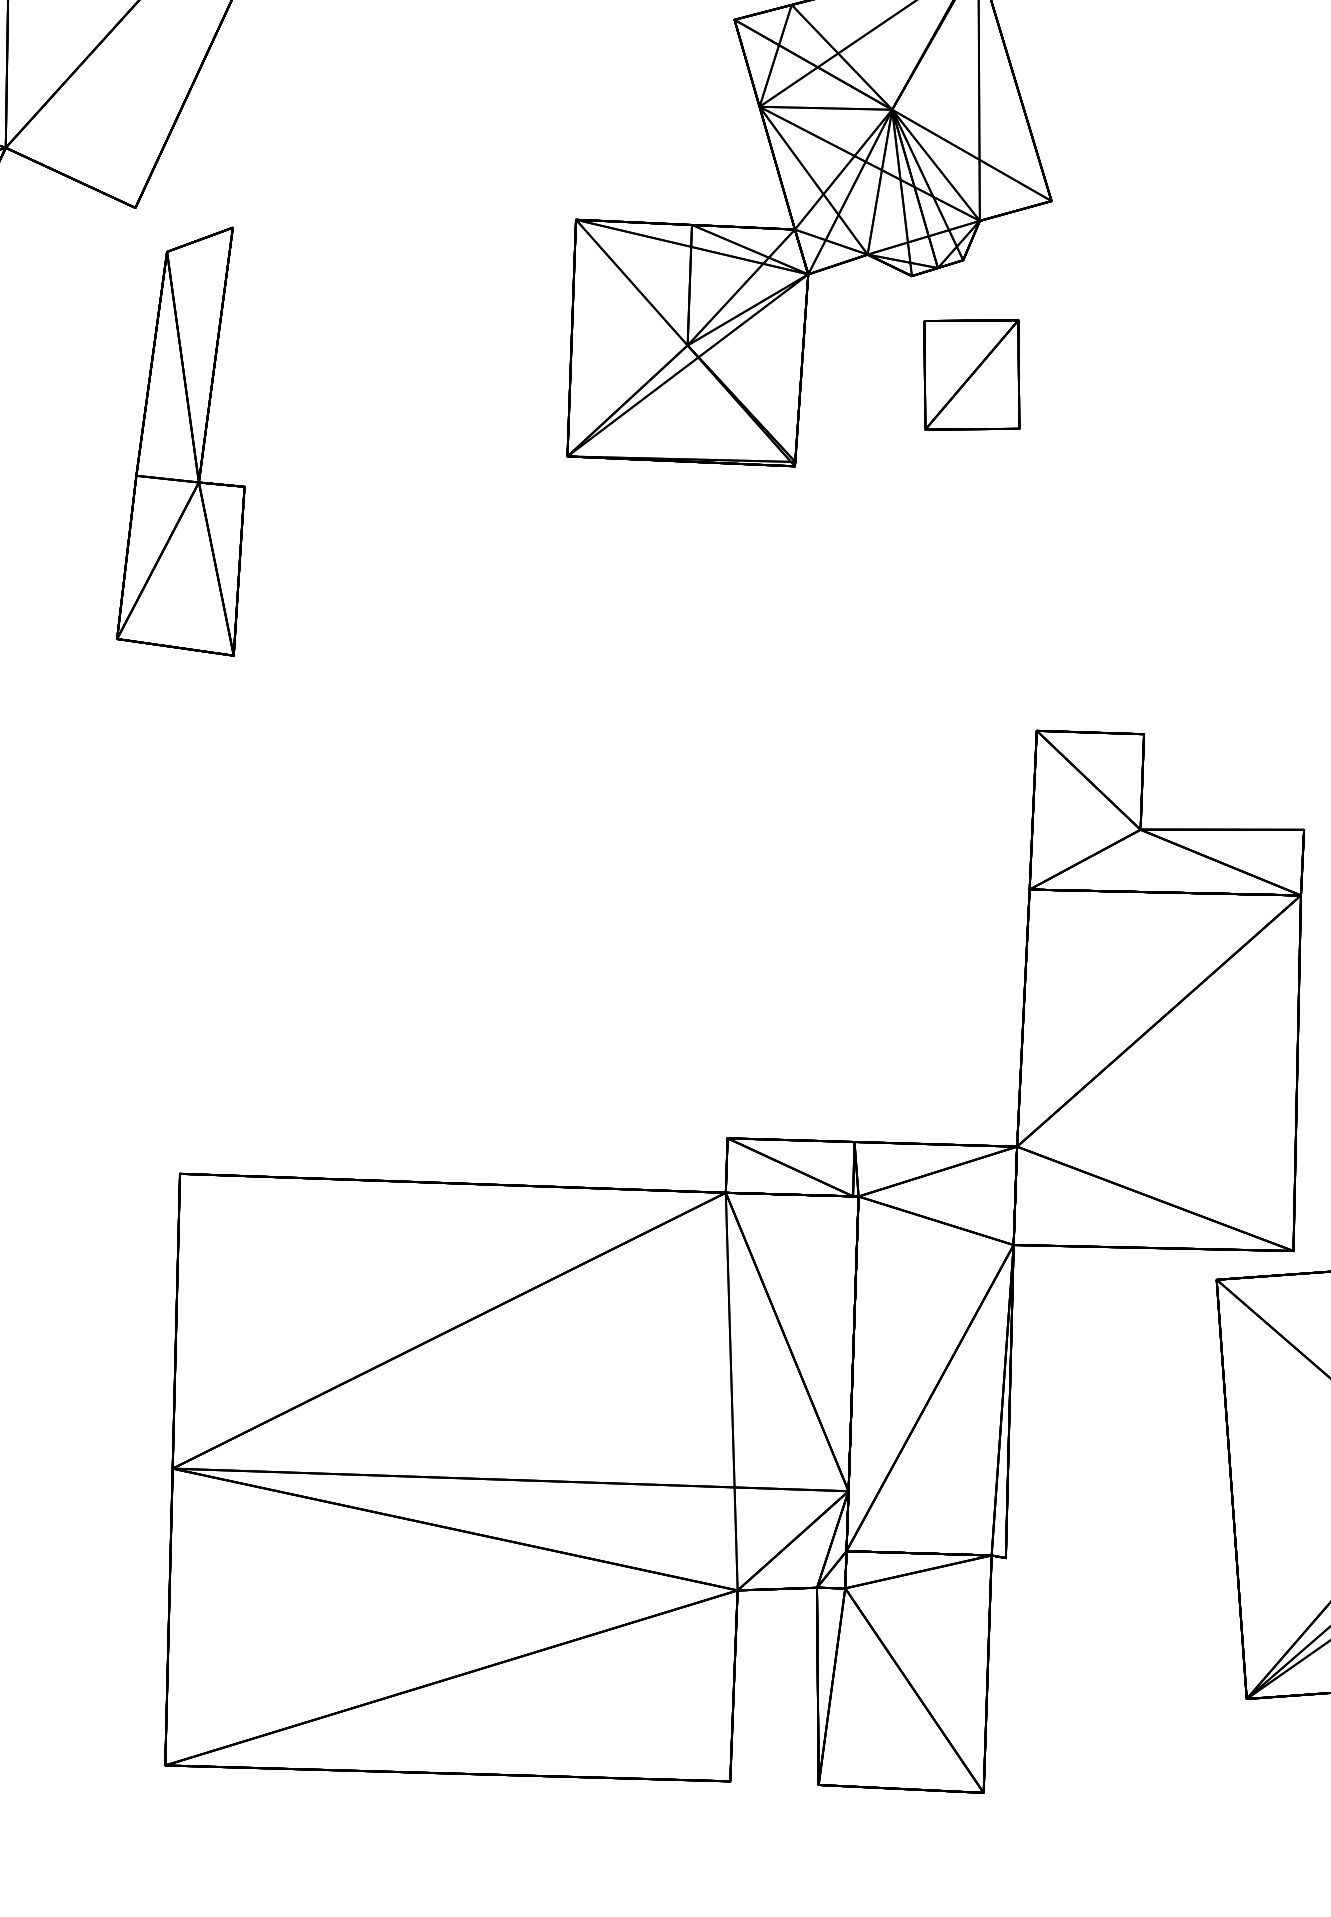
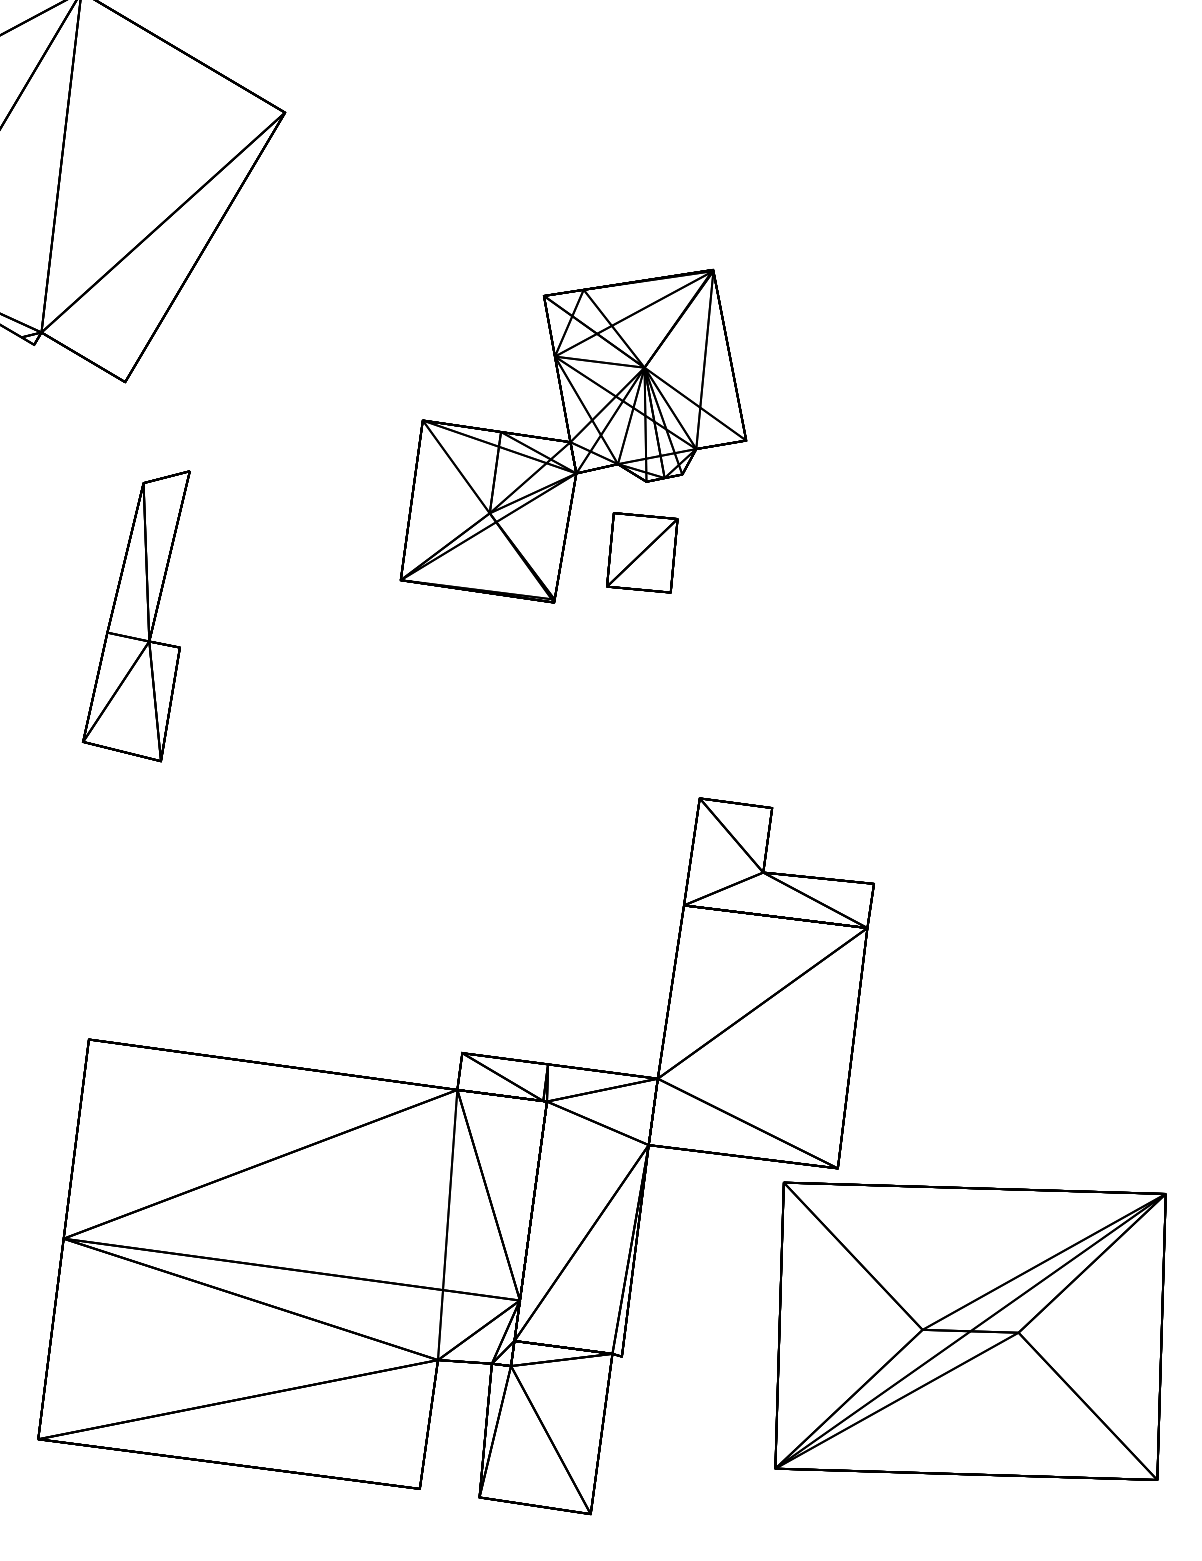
part: (972, 374) -> (642, 552), moved
part: (175, 447) -> (135, 616), moved

